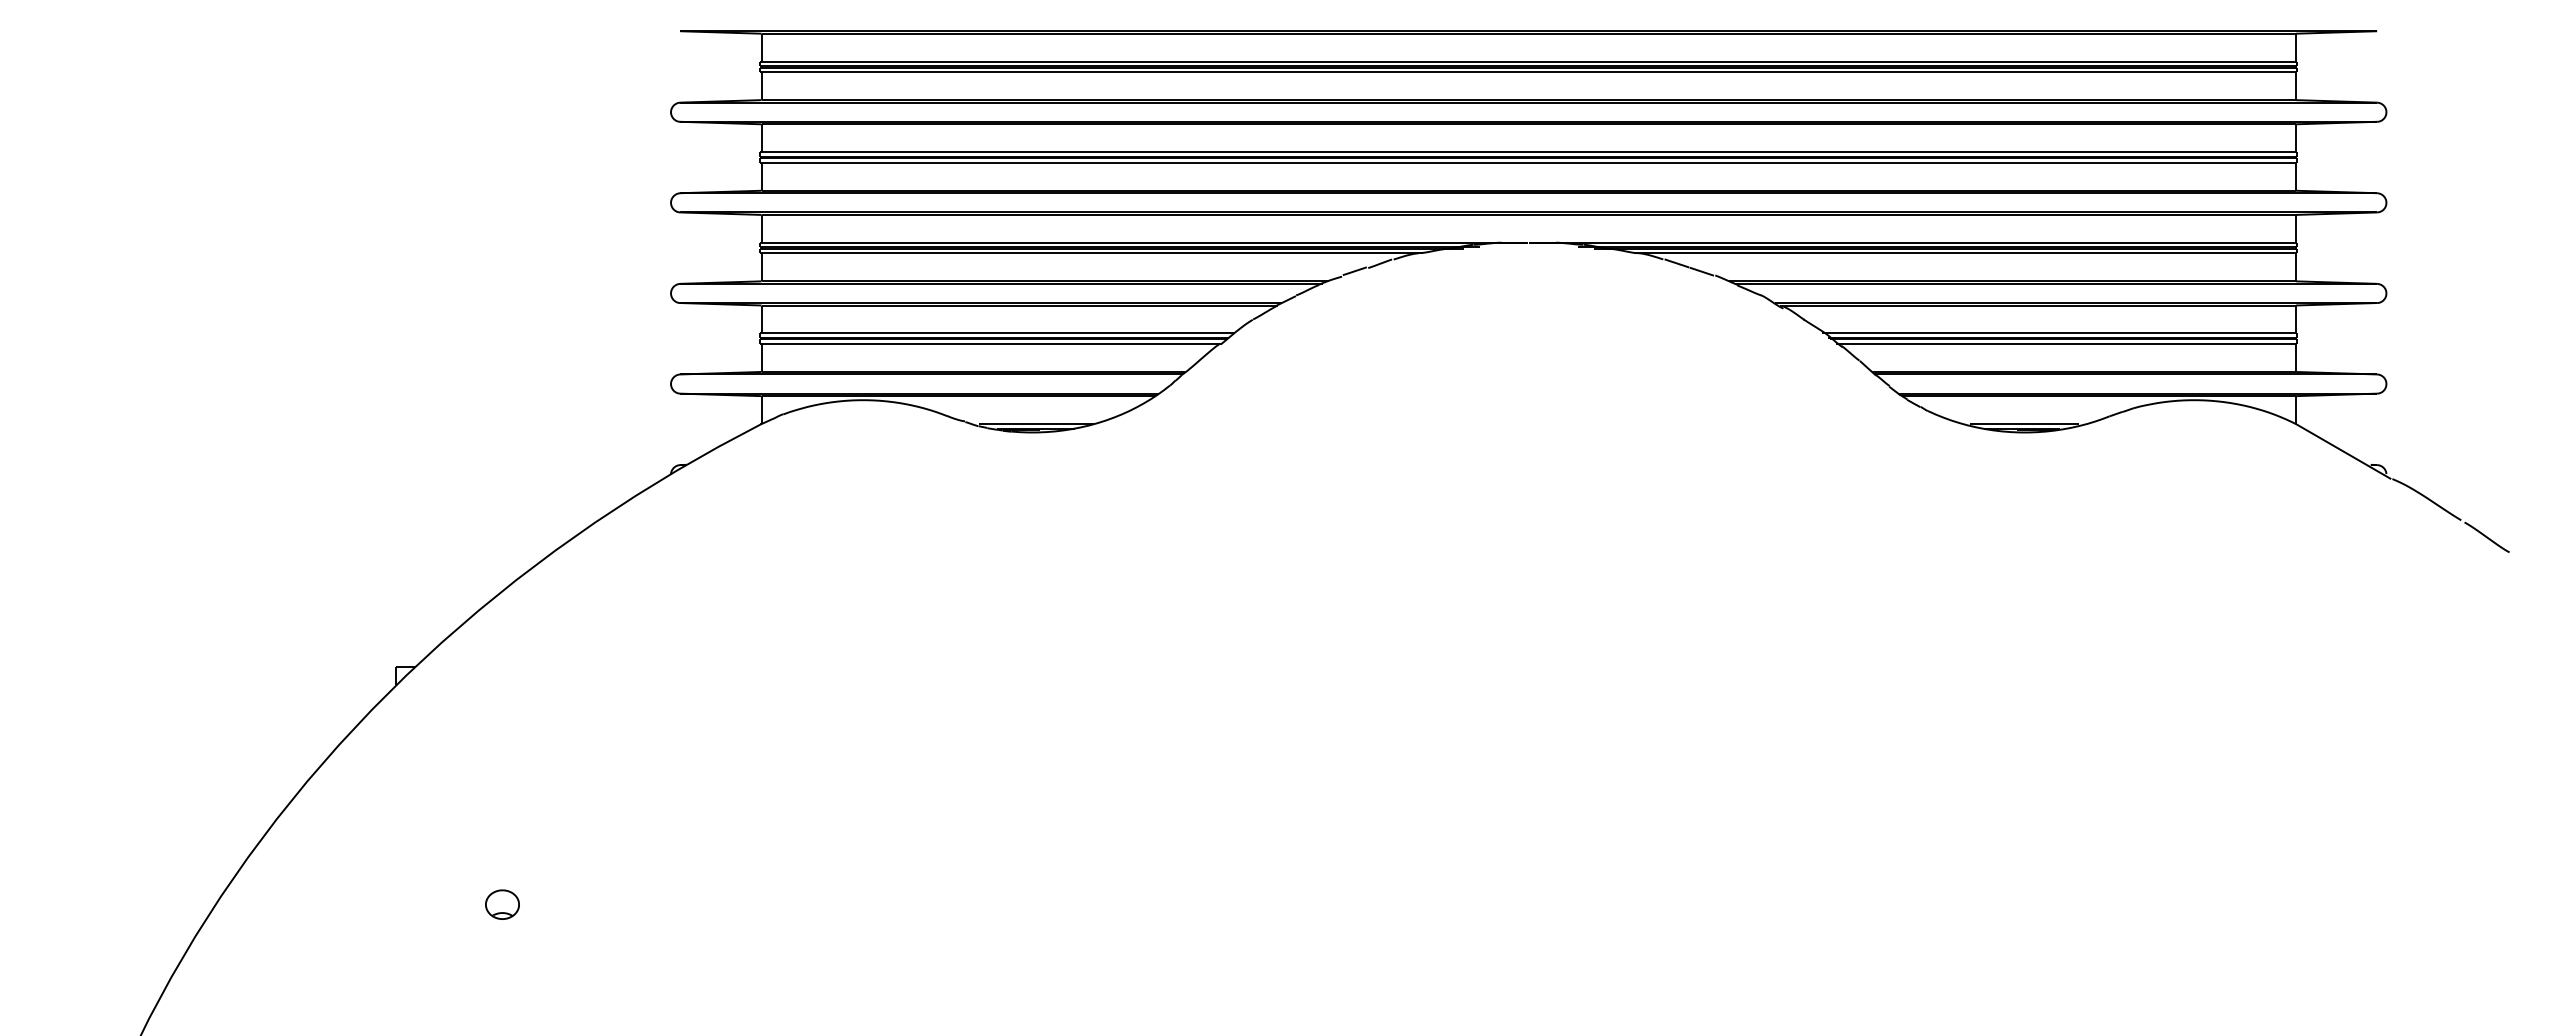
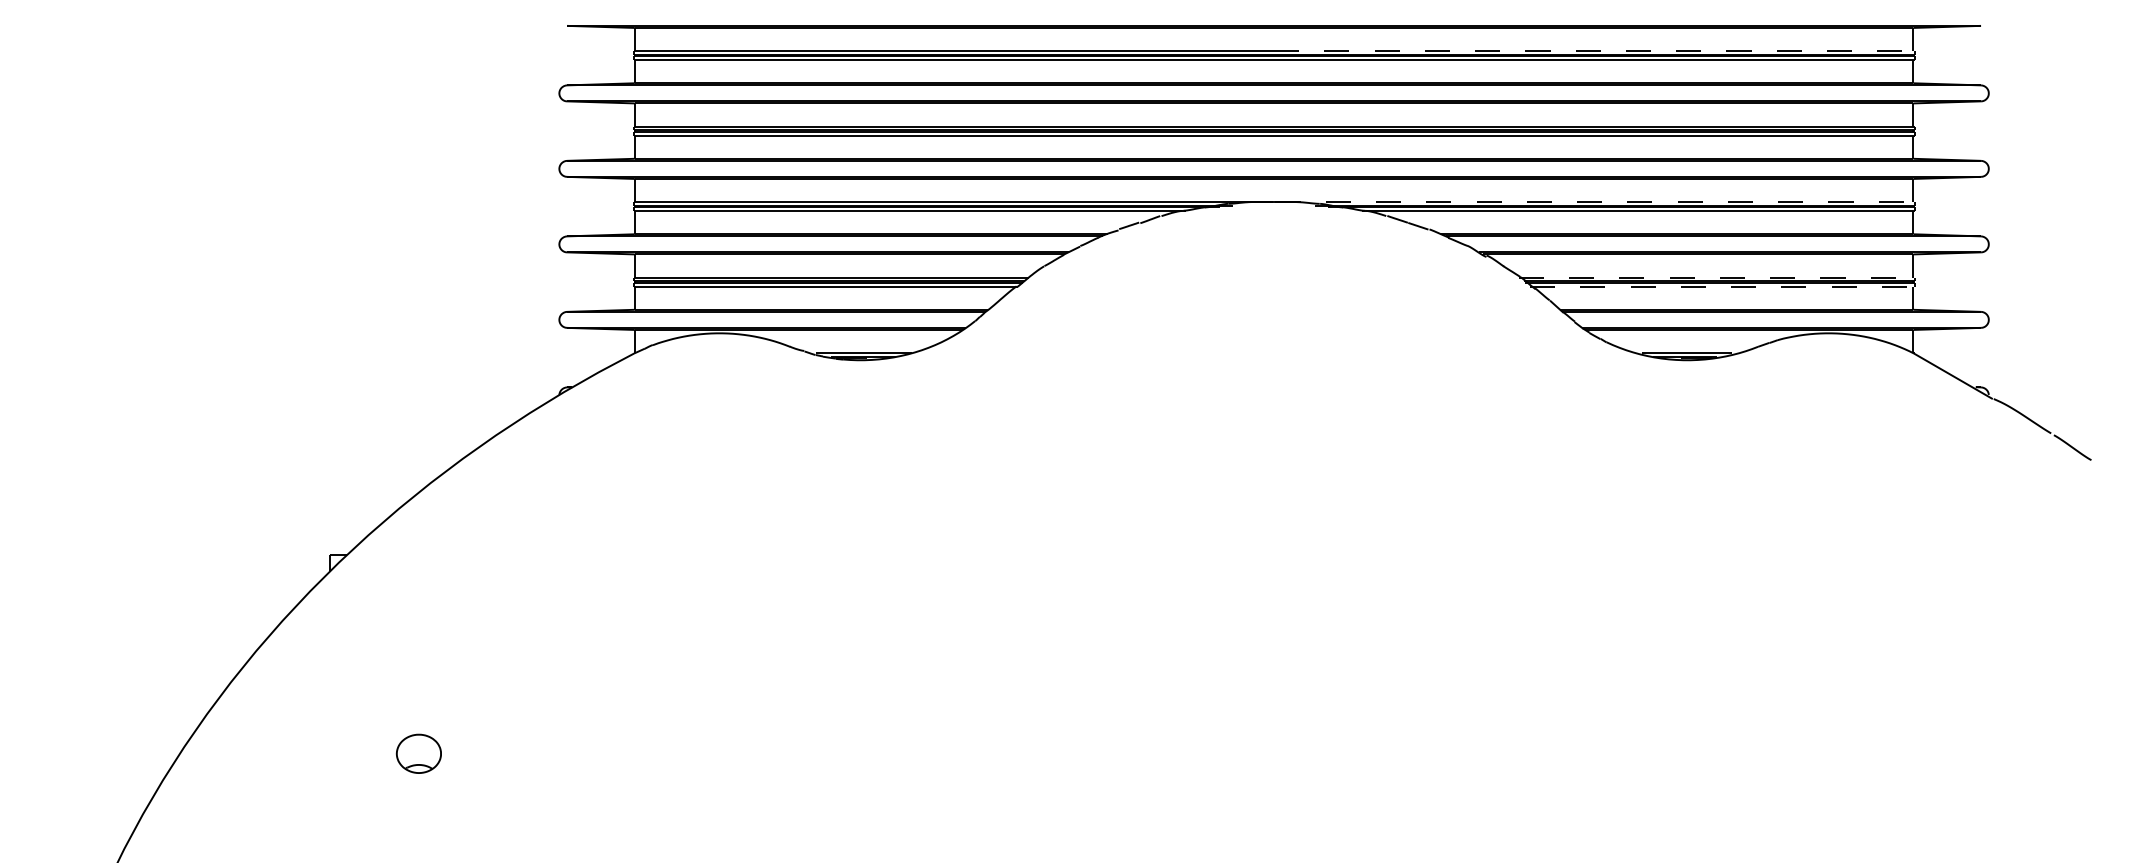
line: (1913, 61) -> (1594, 51), solid -> dashed
line: (1914, 242) -> (1595, 201), solid -> dashed
line: (2059, 333) -> (1716, 277), solid -> dashed
line: (2066, 344) -> (1722, 286), solid -> dashed
part: (502, 904) -> (418, 753), size x1.6

